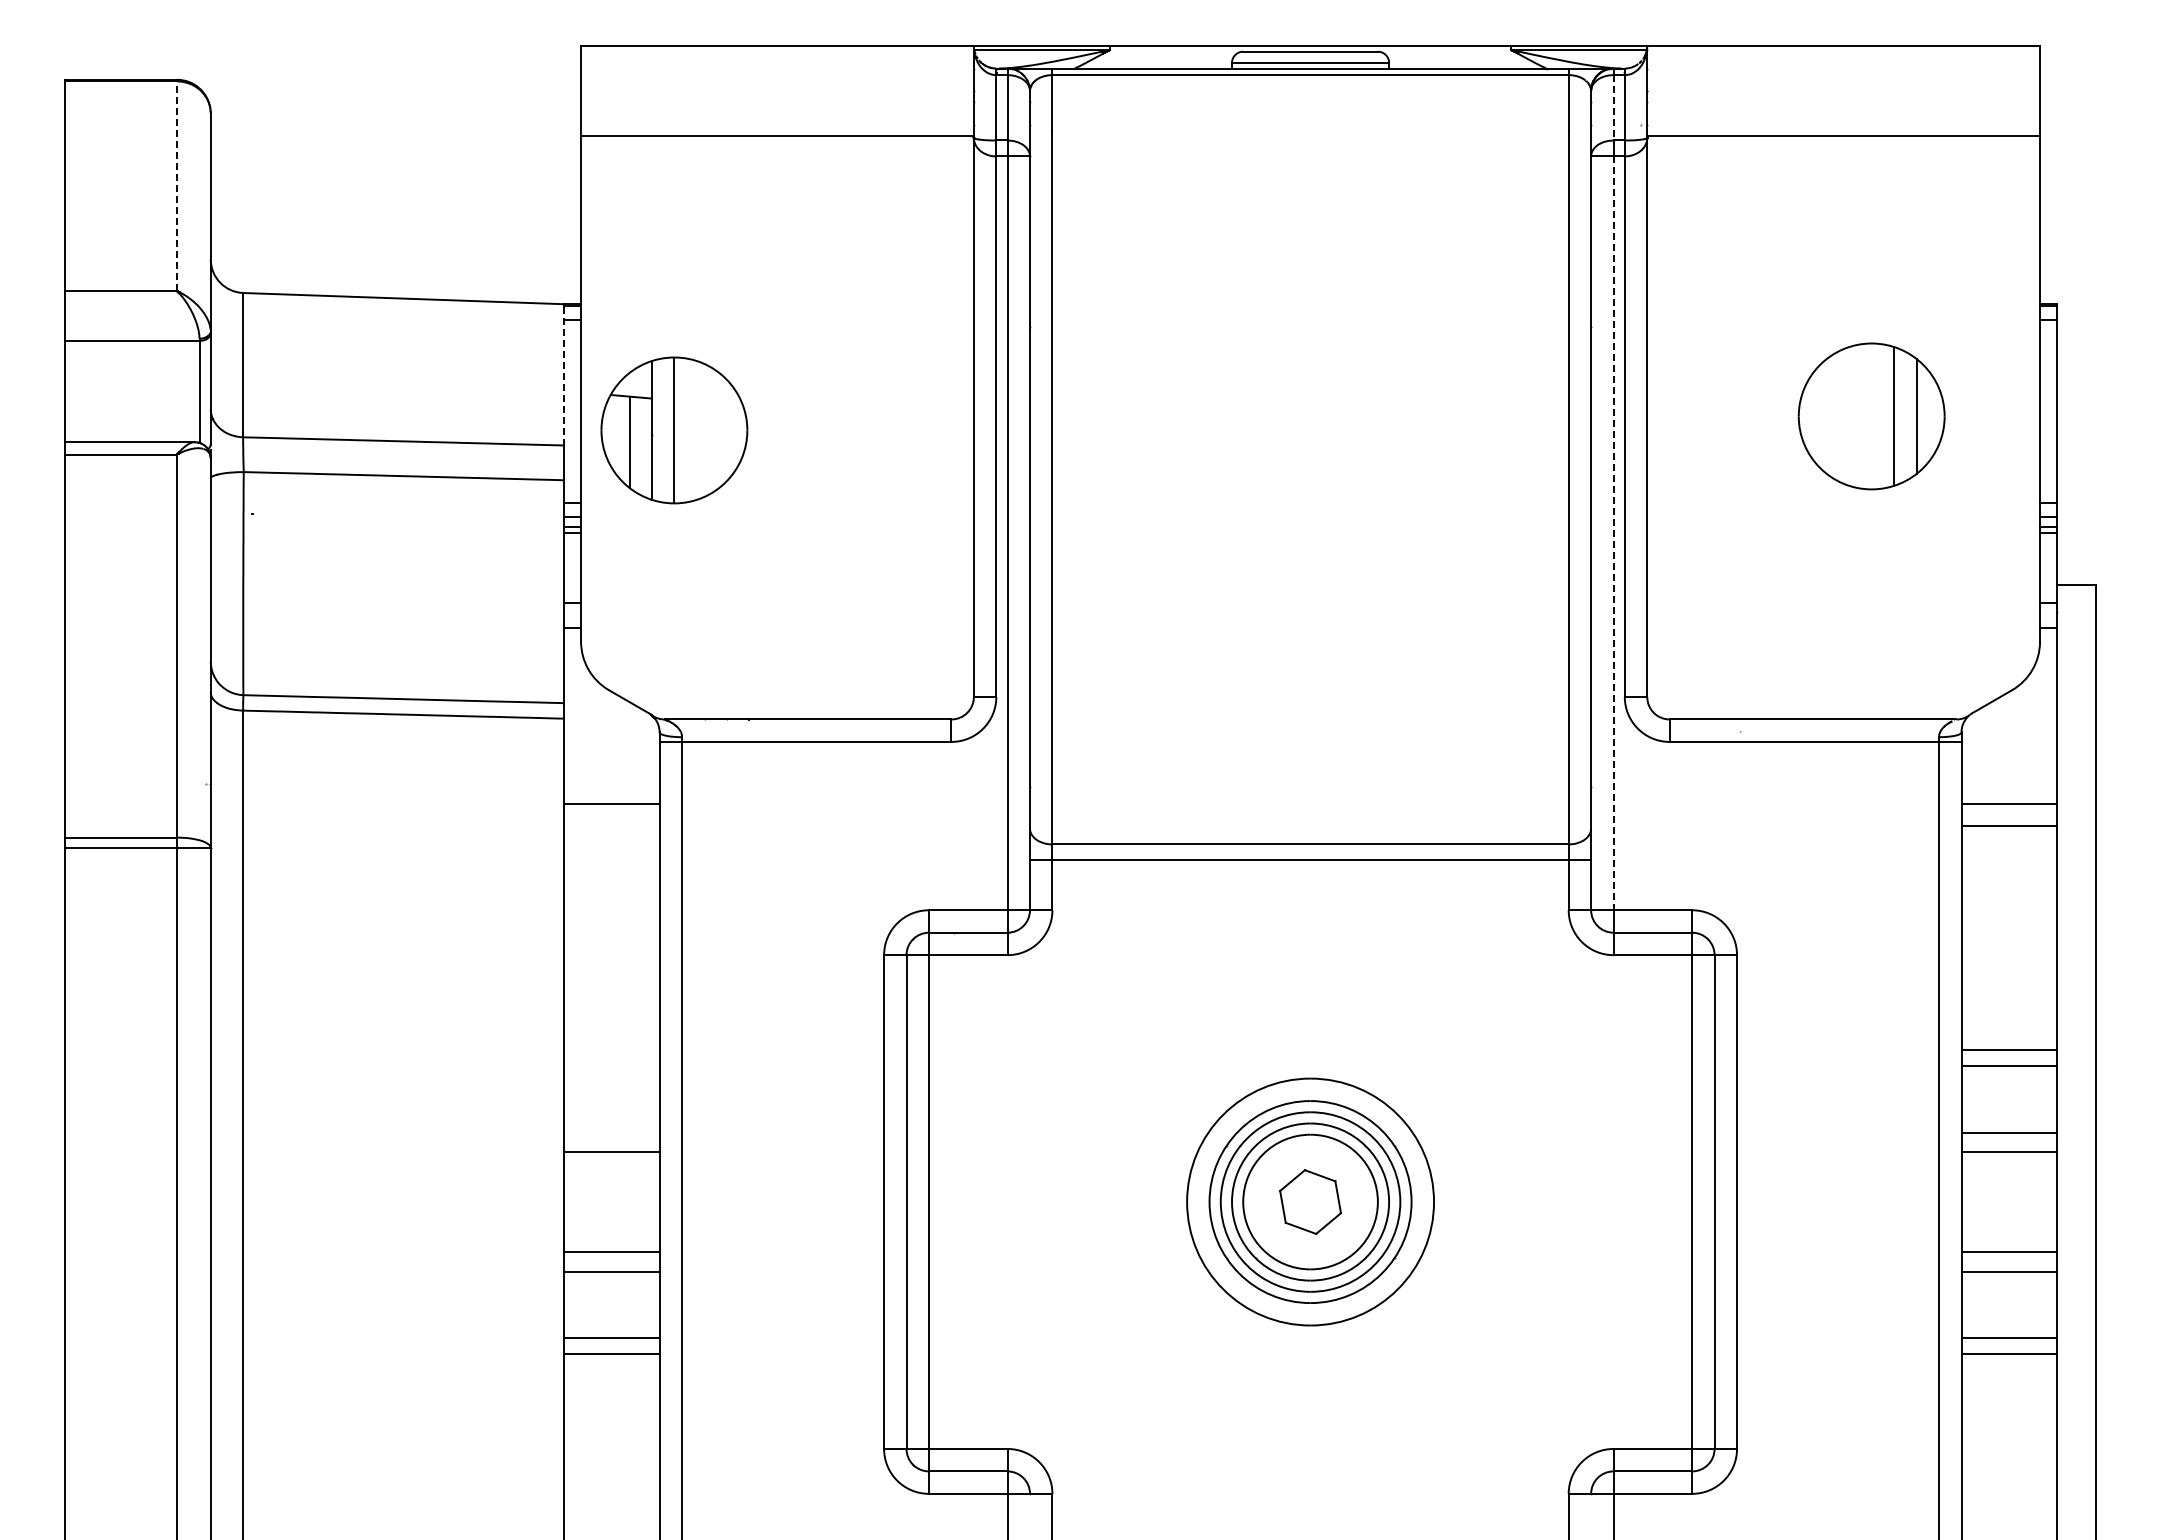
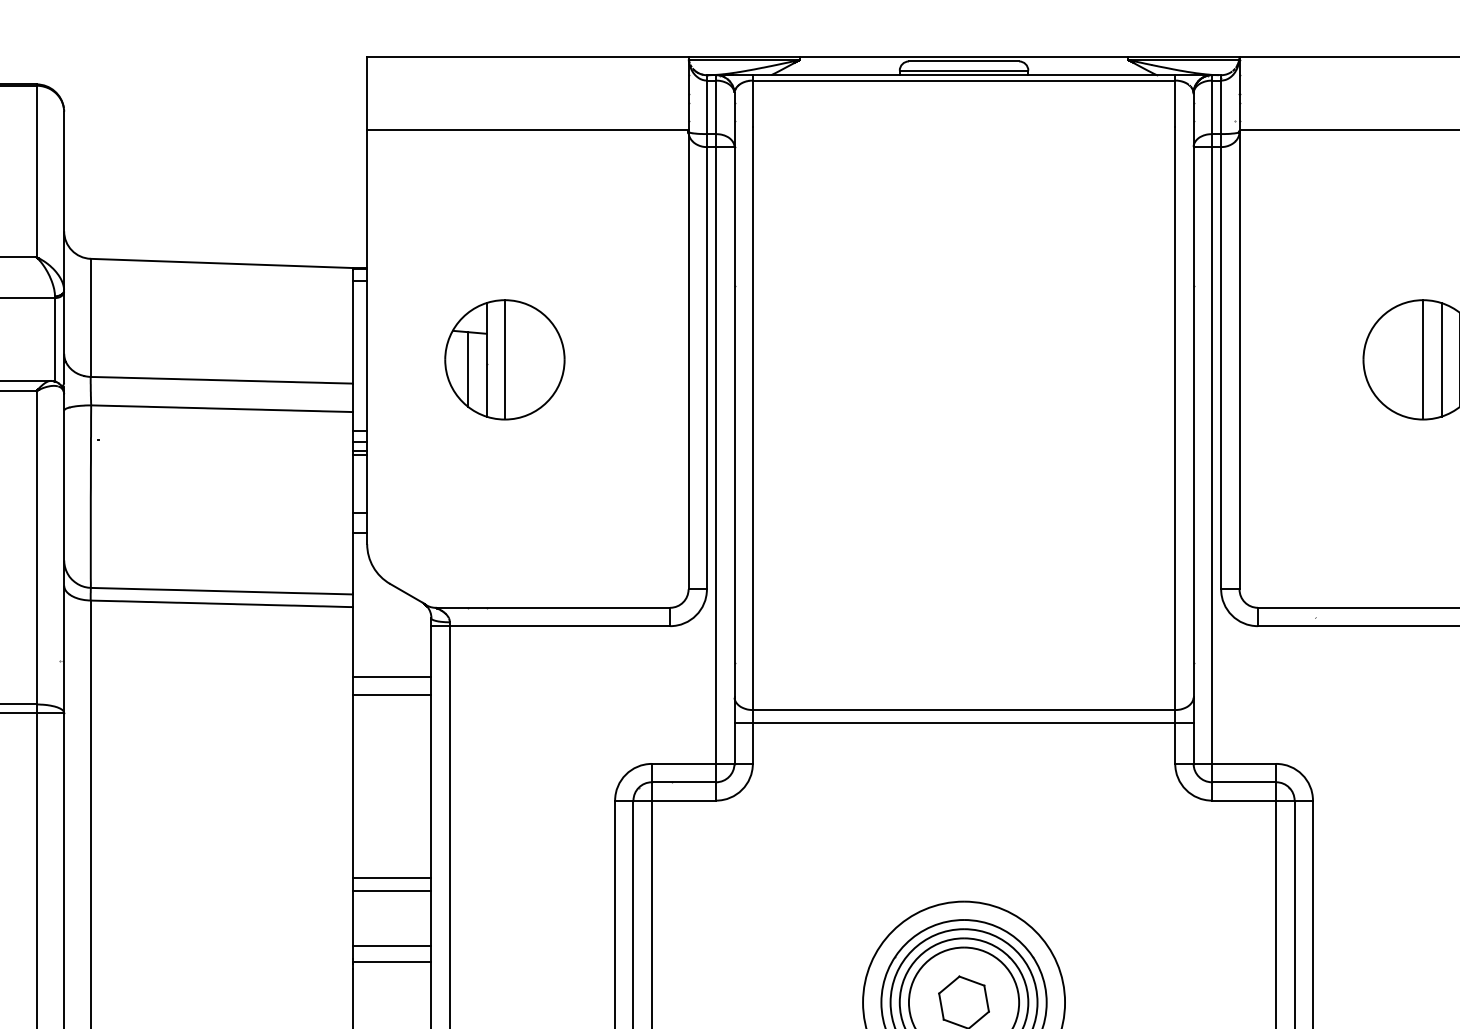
line: (1613, 107) -> (1211, 107), dashed -> solid
line: (177, 186) -> (36, 171), dashed -> solid
line: (564, 376) -> (353, 327), dashed -> solid
line: (1871, 416) -> (1423, 359), added
part: (674, 430) -> (504, 359), moved
line: (1613, 533) -> (1211, 455), dashed -> solid
line: (611, 825) -> (392, 694), added
line: (611, 1049) -> (392, 877), added
line: (611, 1066) -> (392, 891), added
line: (611, 1132) -> (392, 945), added

